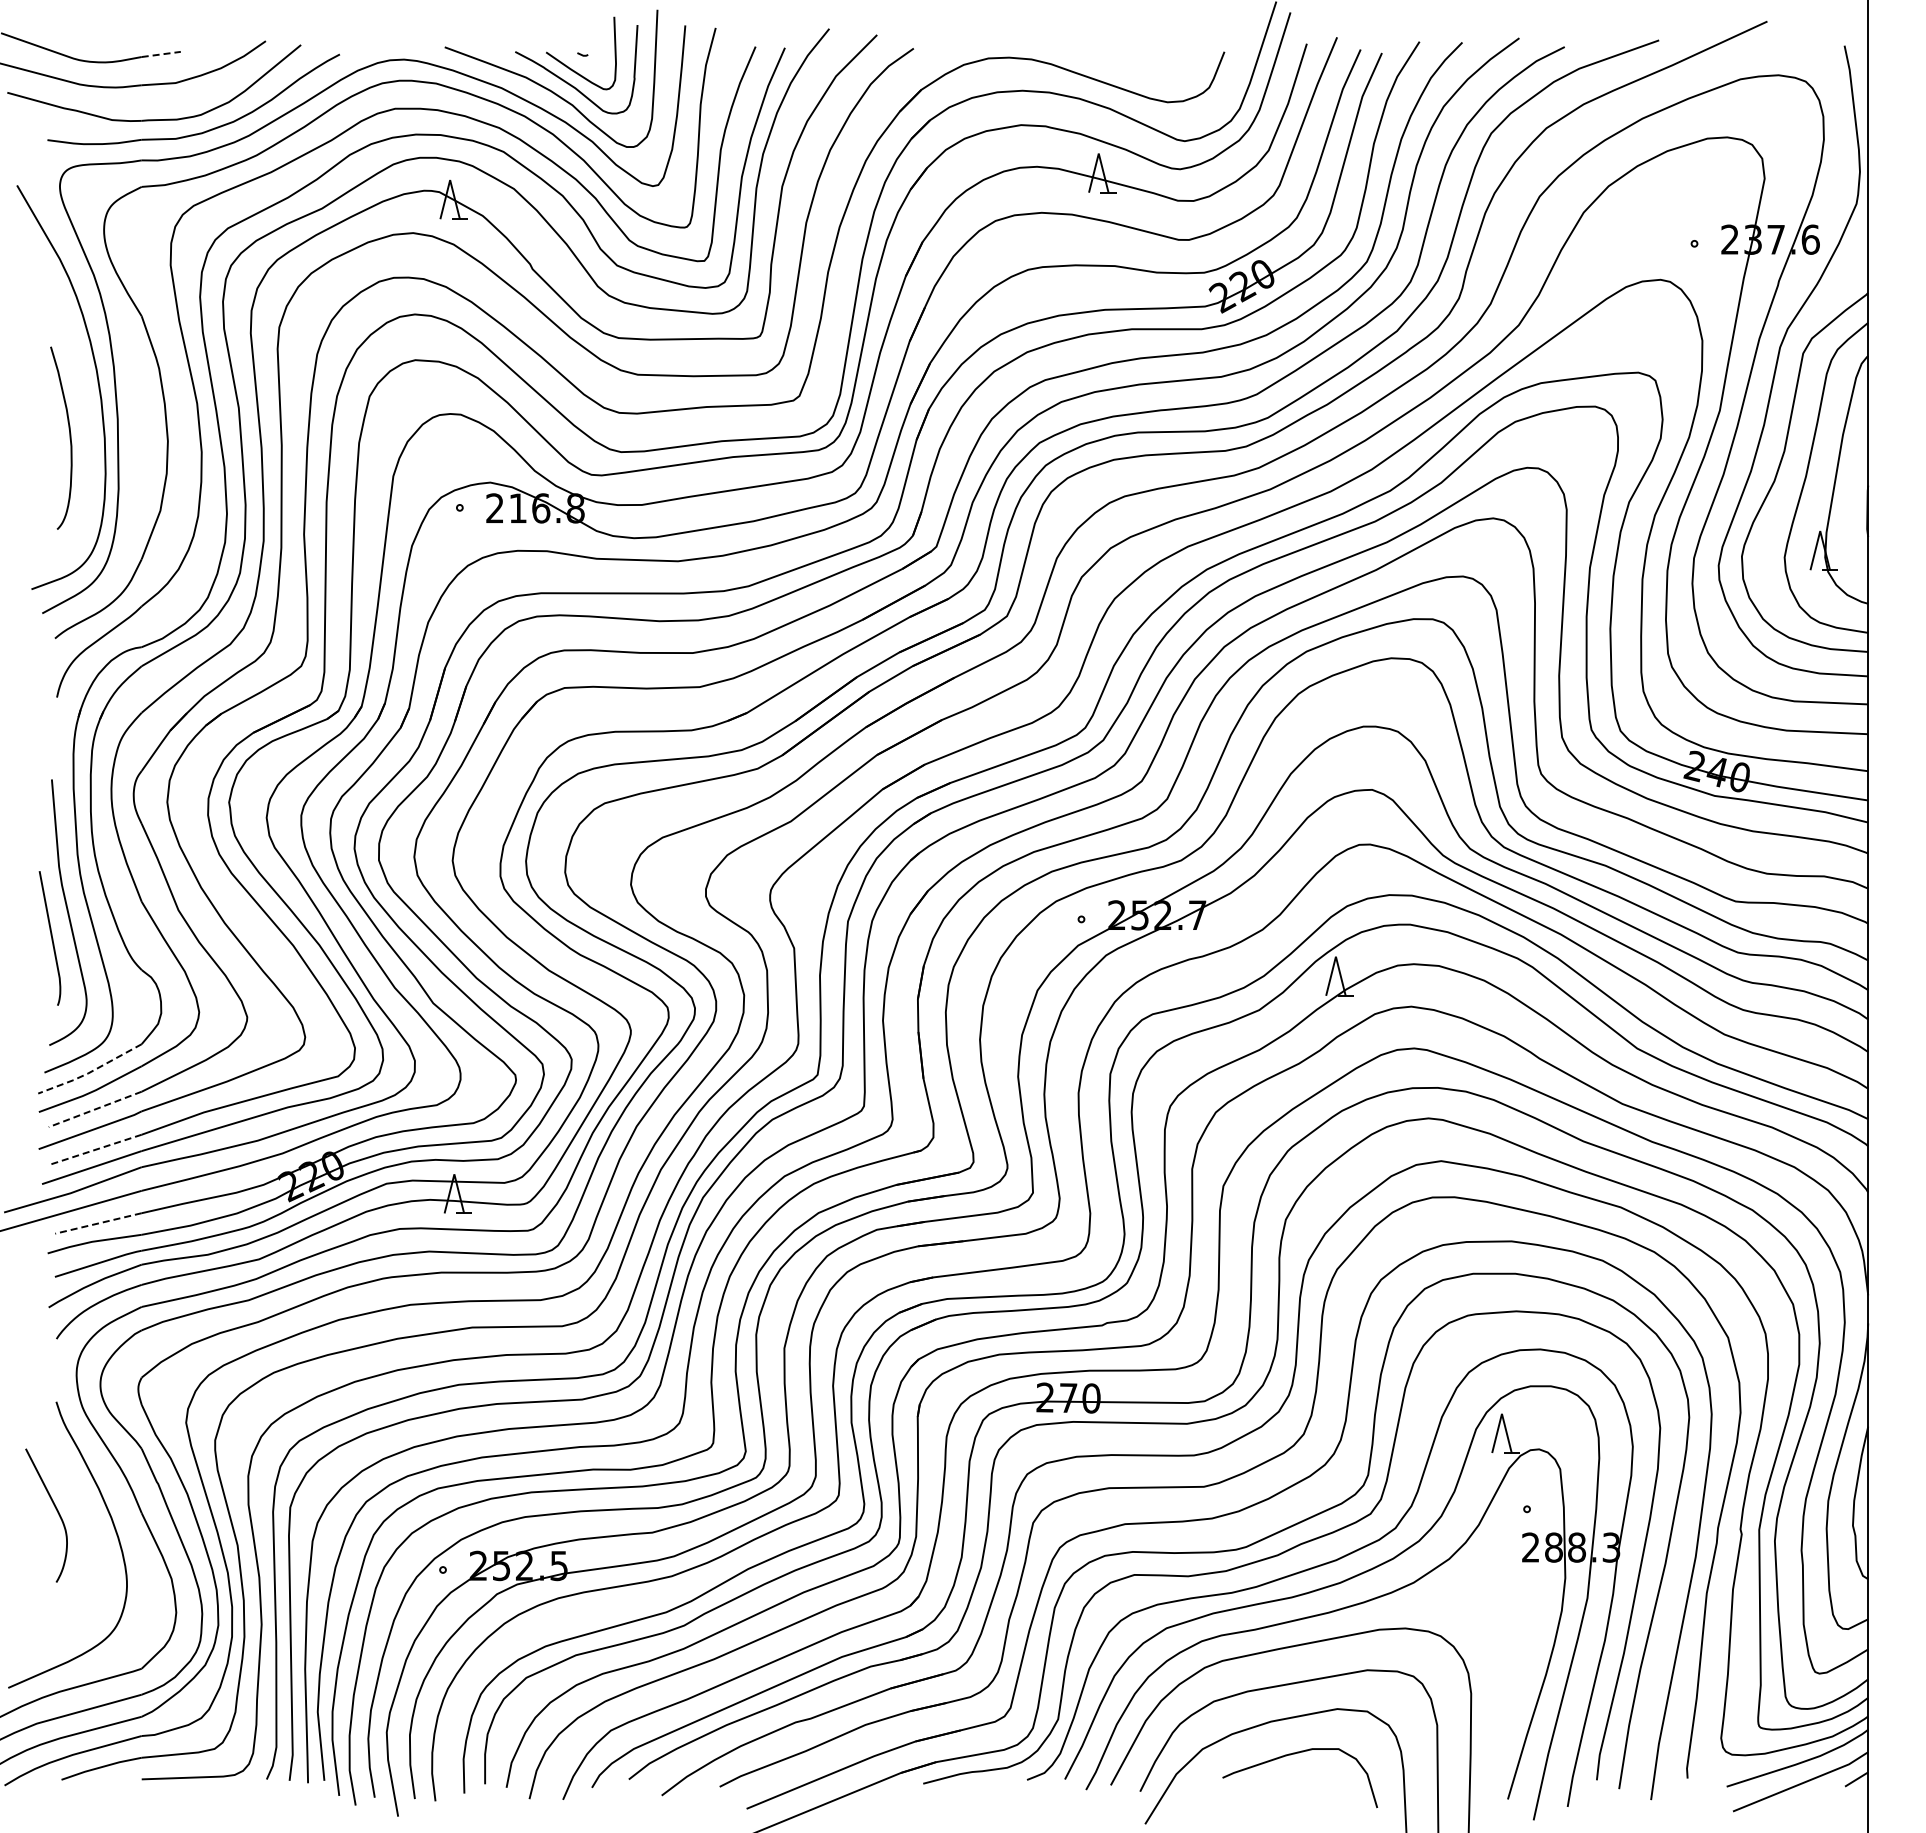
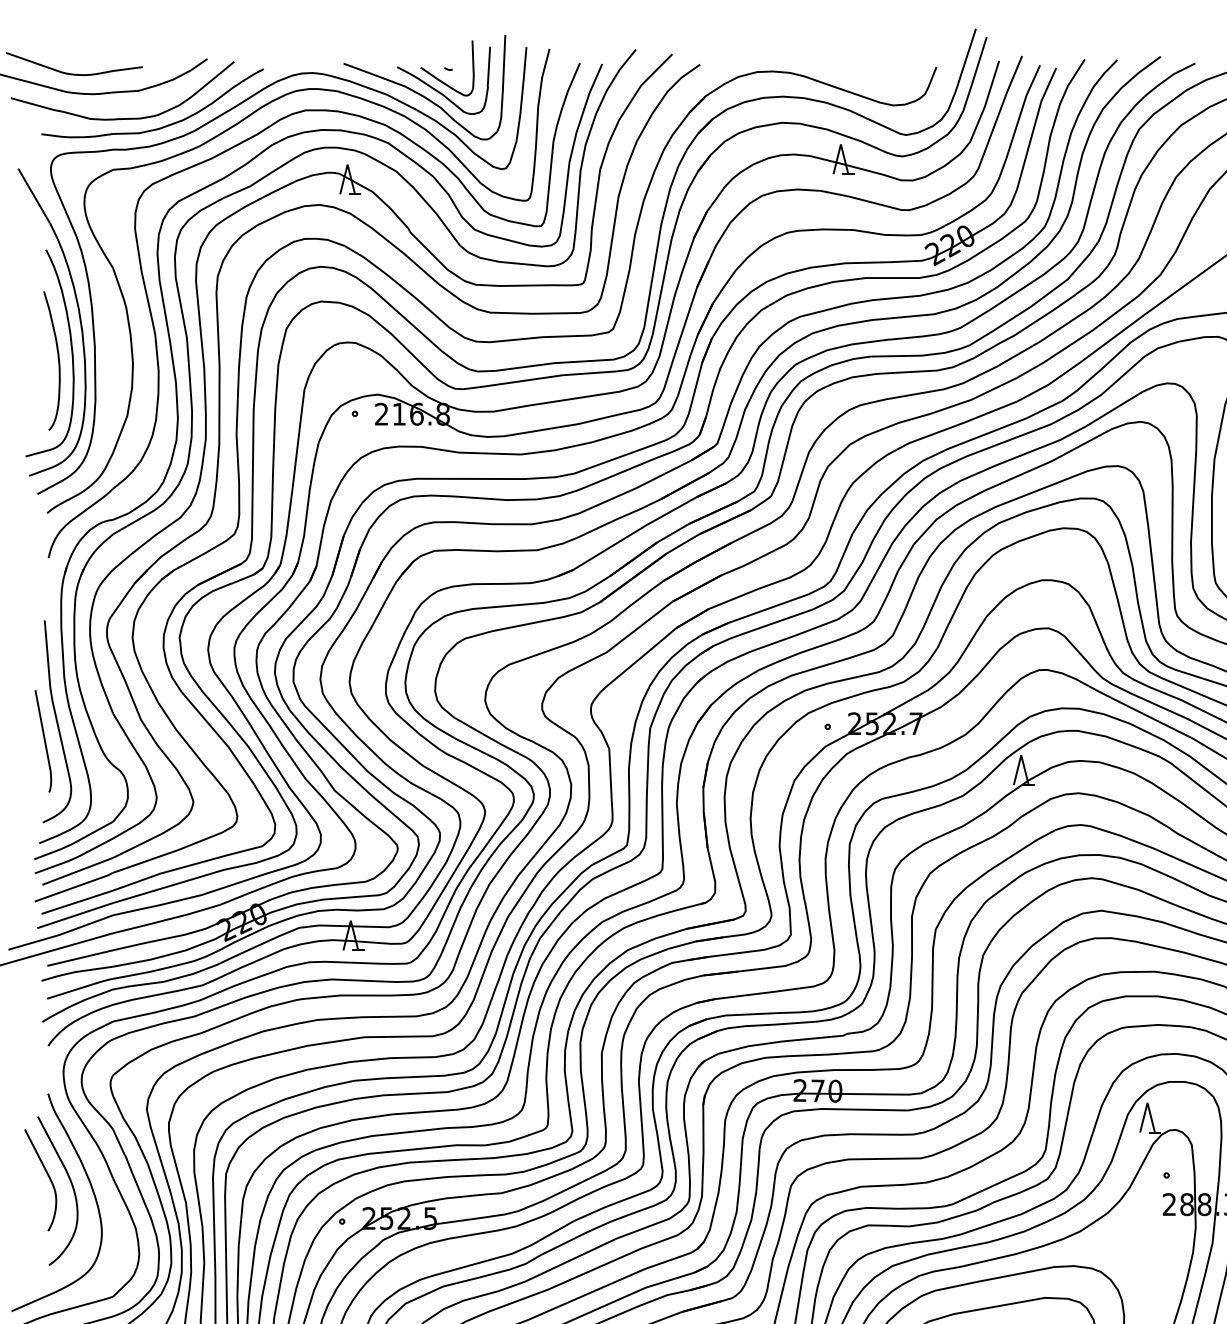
line: (161, 54) -> (128, 69), dashed -> solid
curve: (86, 422) -> (71, 348), added
line: (89, 1072) -> (73, 843), dashed -> solid
line: (95, 1109) -> (77, 871), dashed -> solid
line: (94, 1150) -> (77, 902), dashed -> solid
line: (98, 1223) -> (80, 958), dashed -> solid
curve: (87, 1523) -> (71, 1186), added

